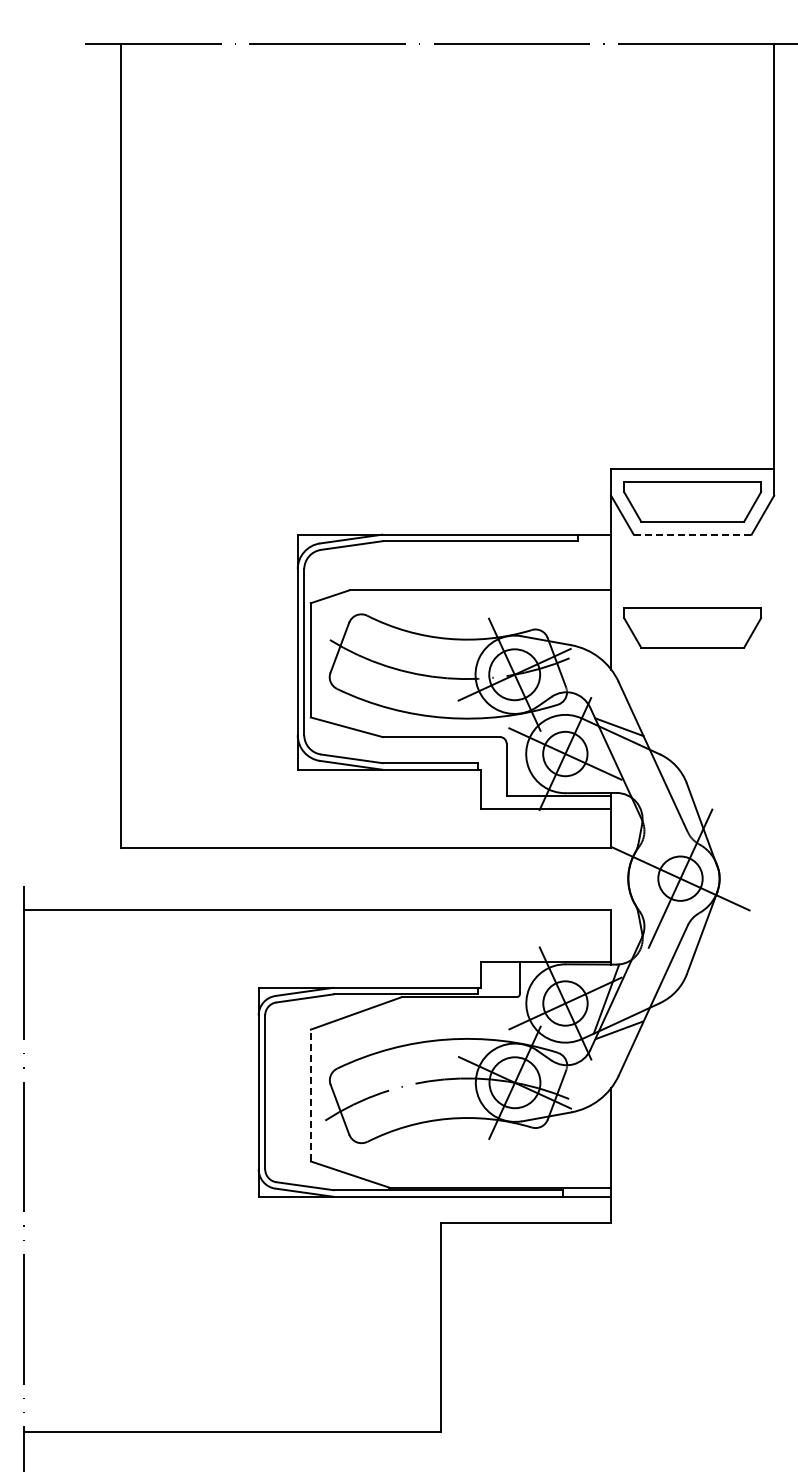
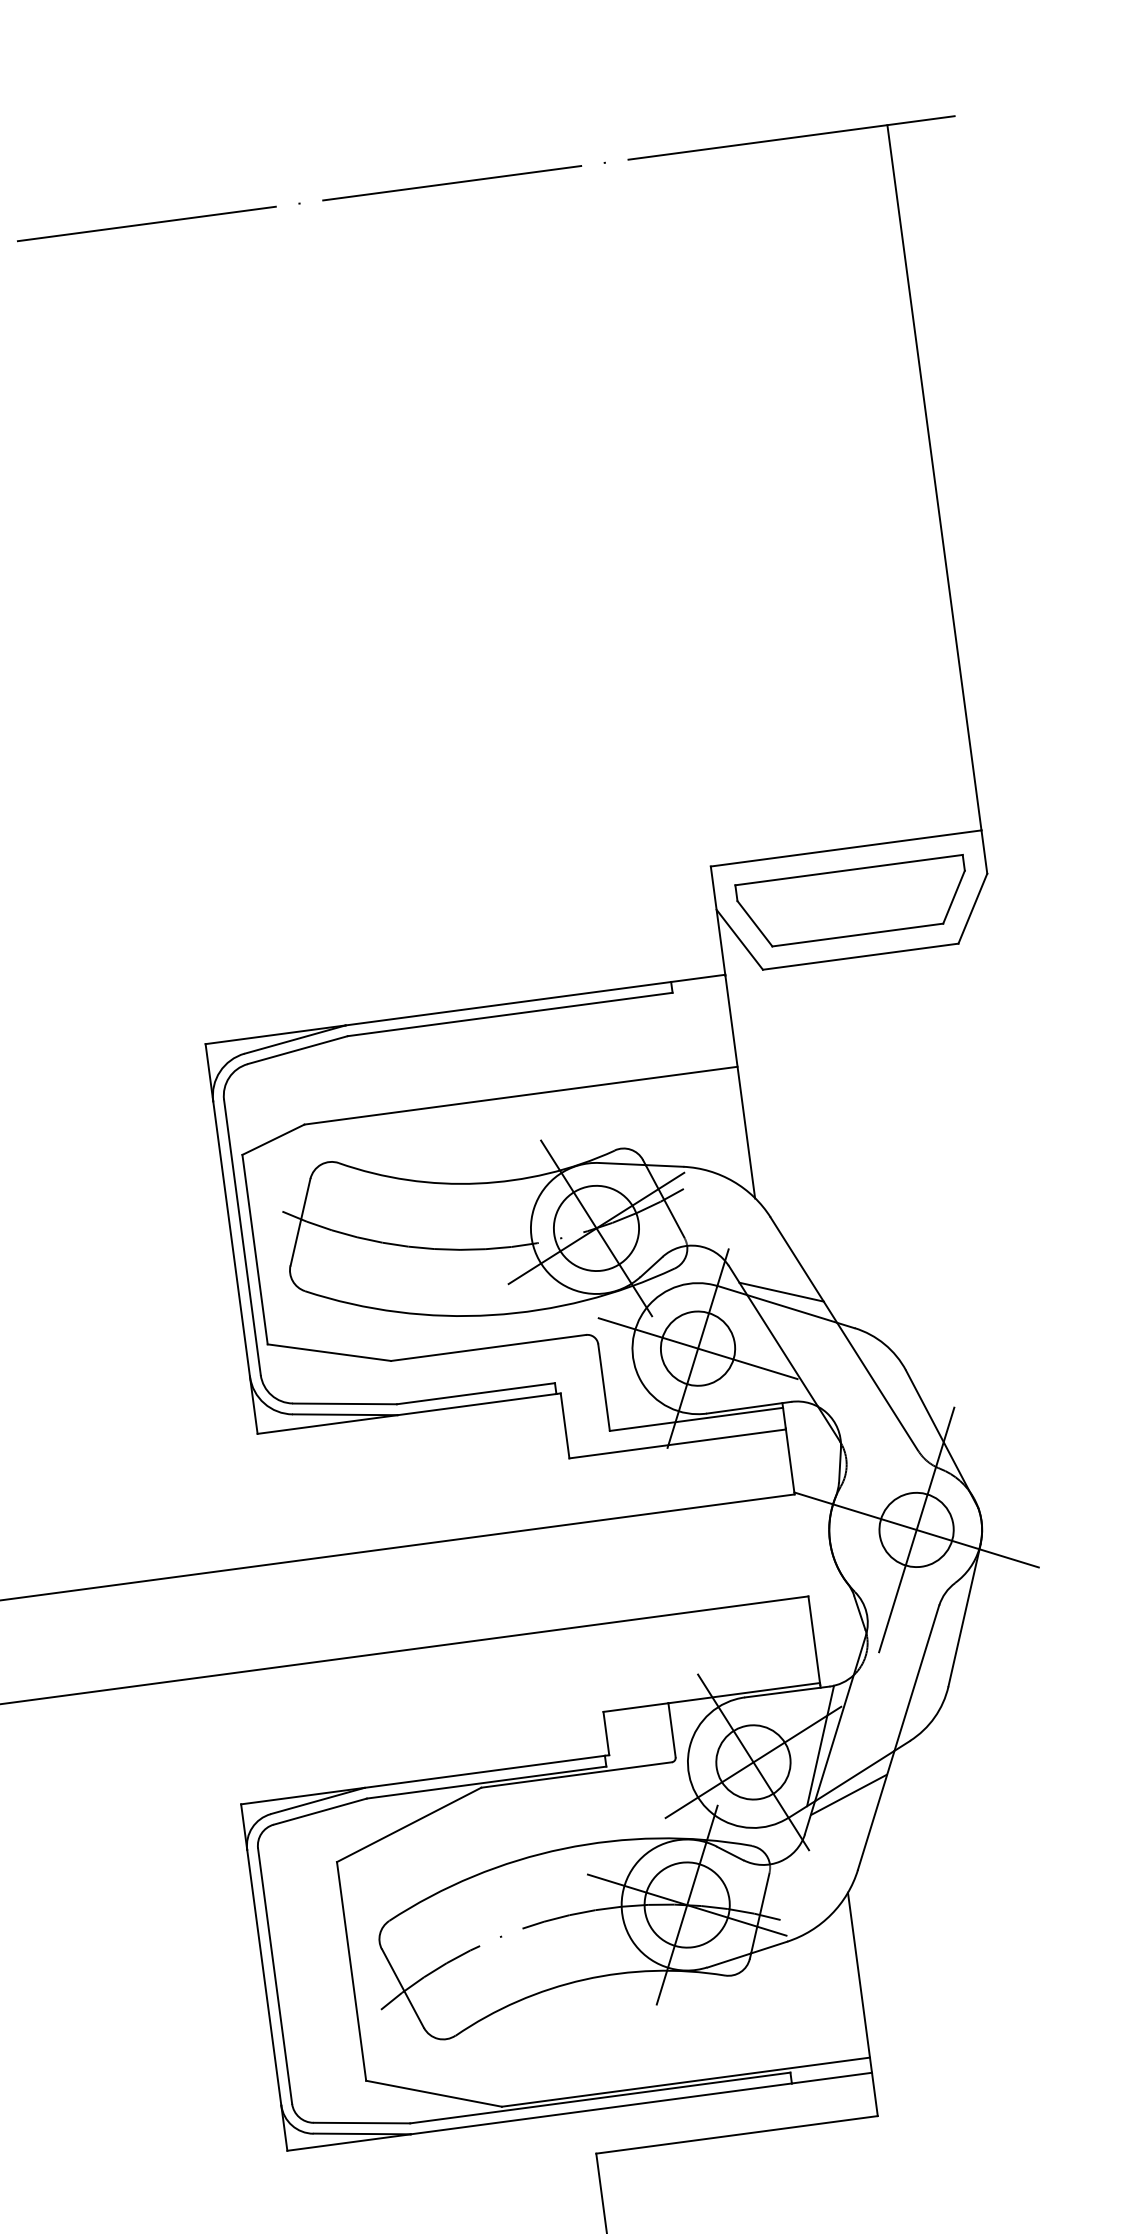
line: (692, 534) -> (860, 956), dashed -> solid
part: (692, 627) -> (880, 1110), removed
line: (310, 1095) -> (350, 1971), dashed -> solid

